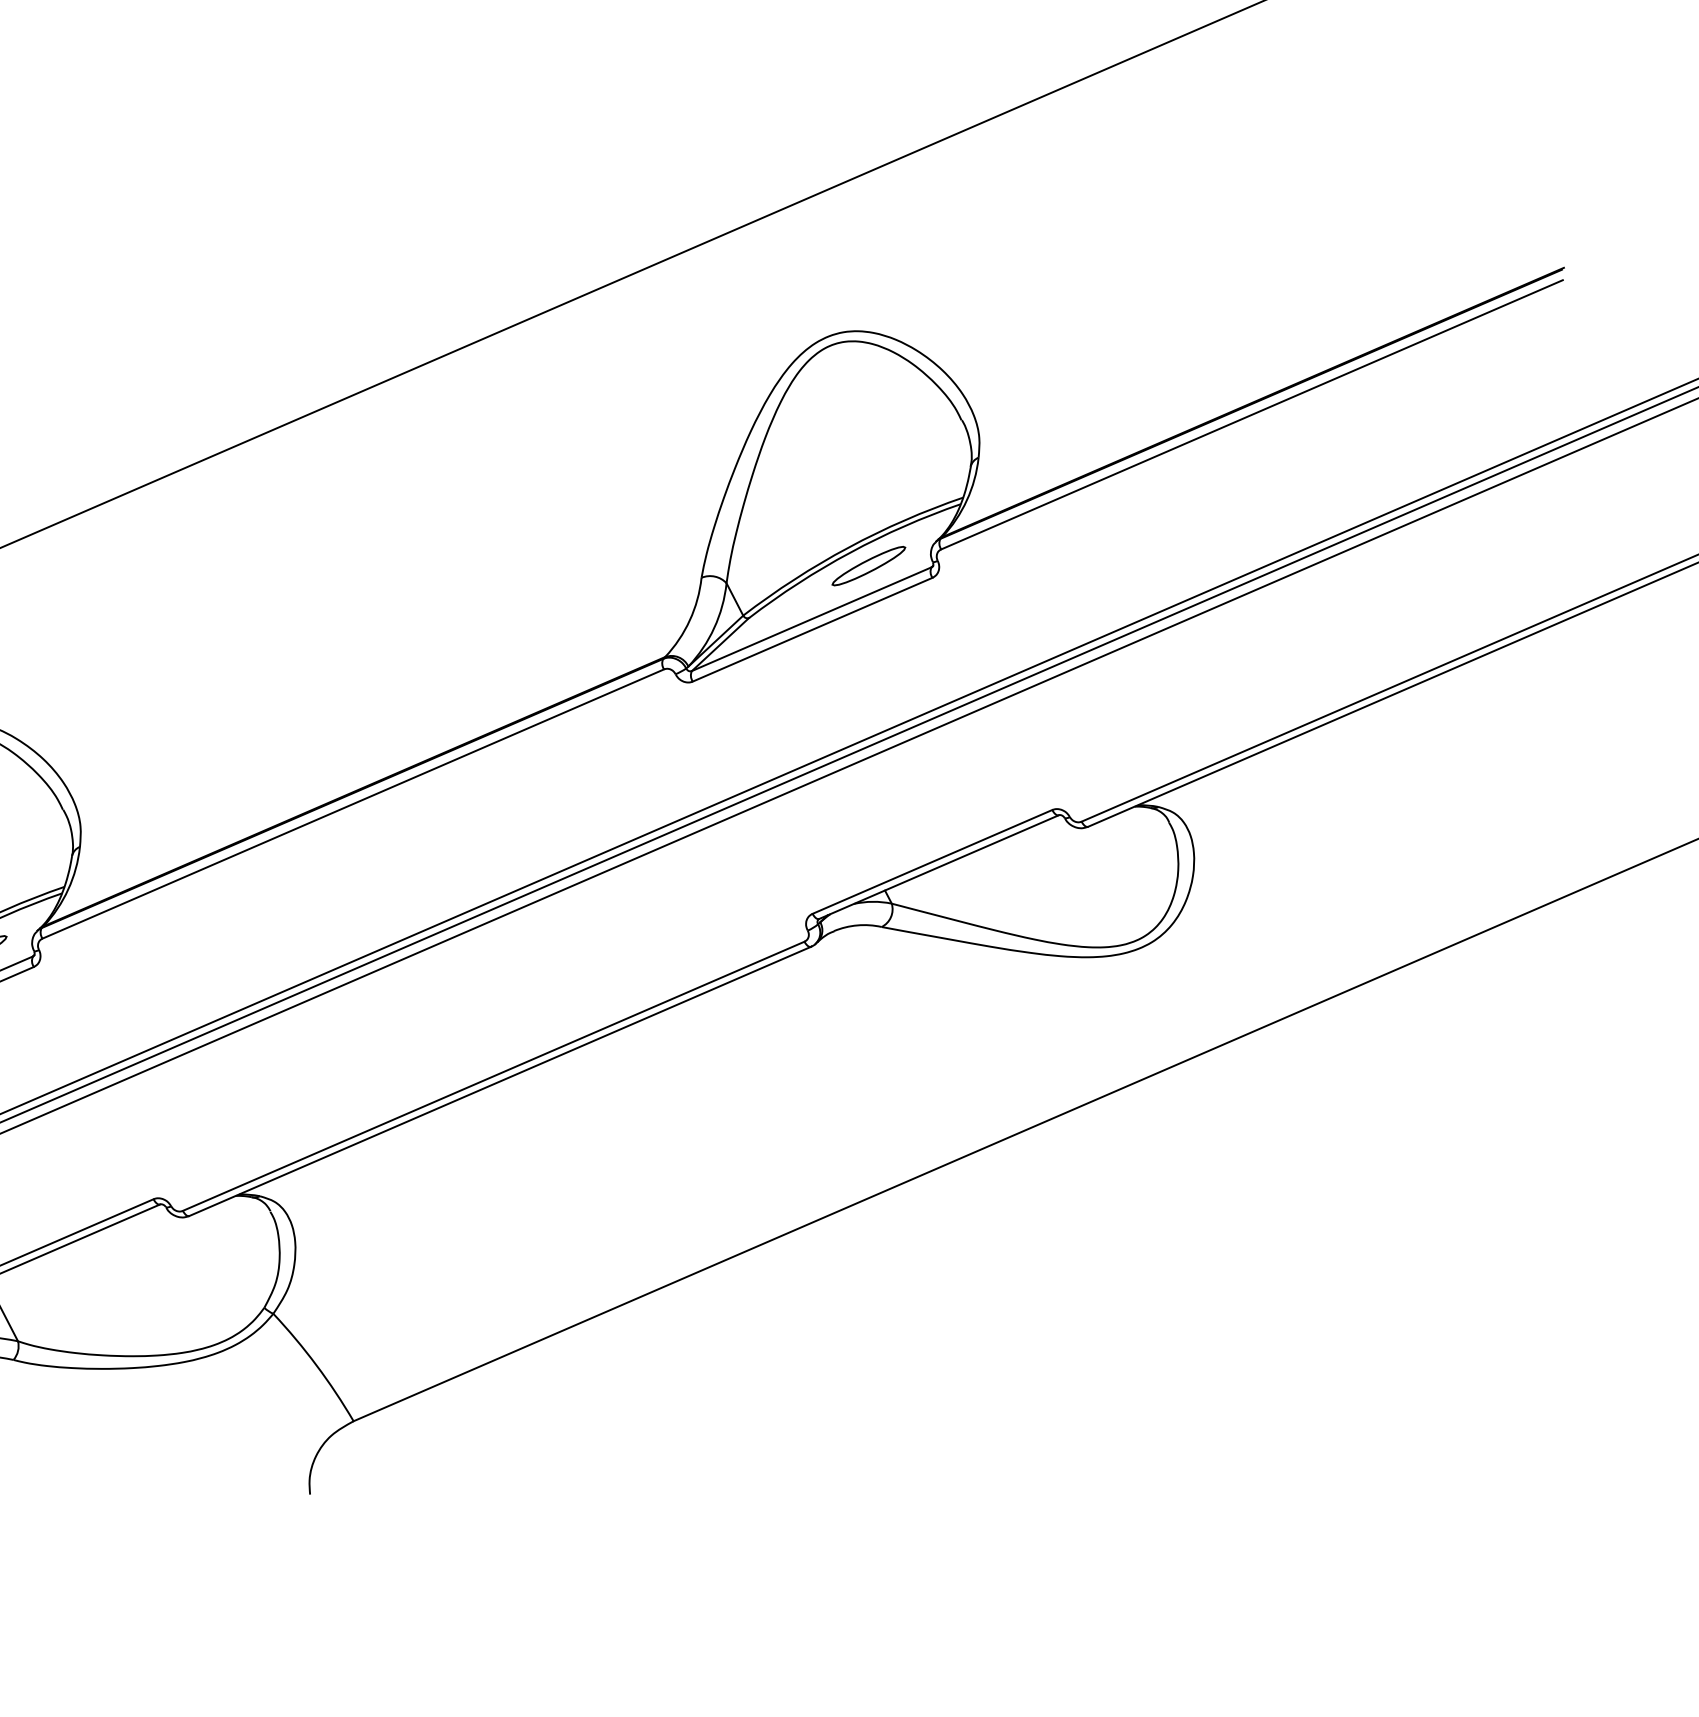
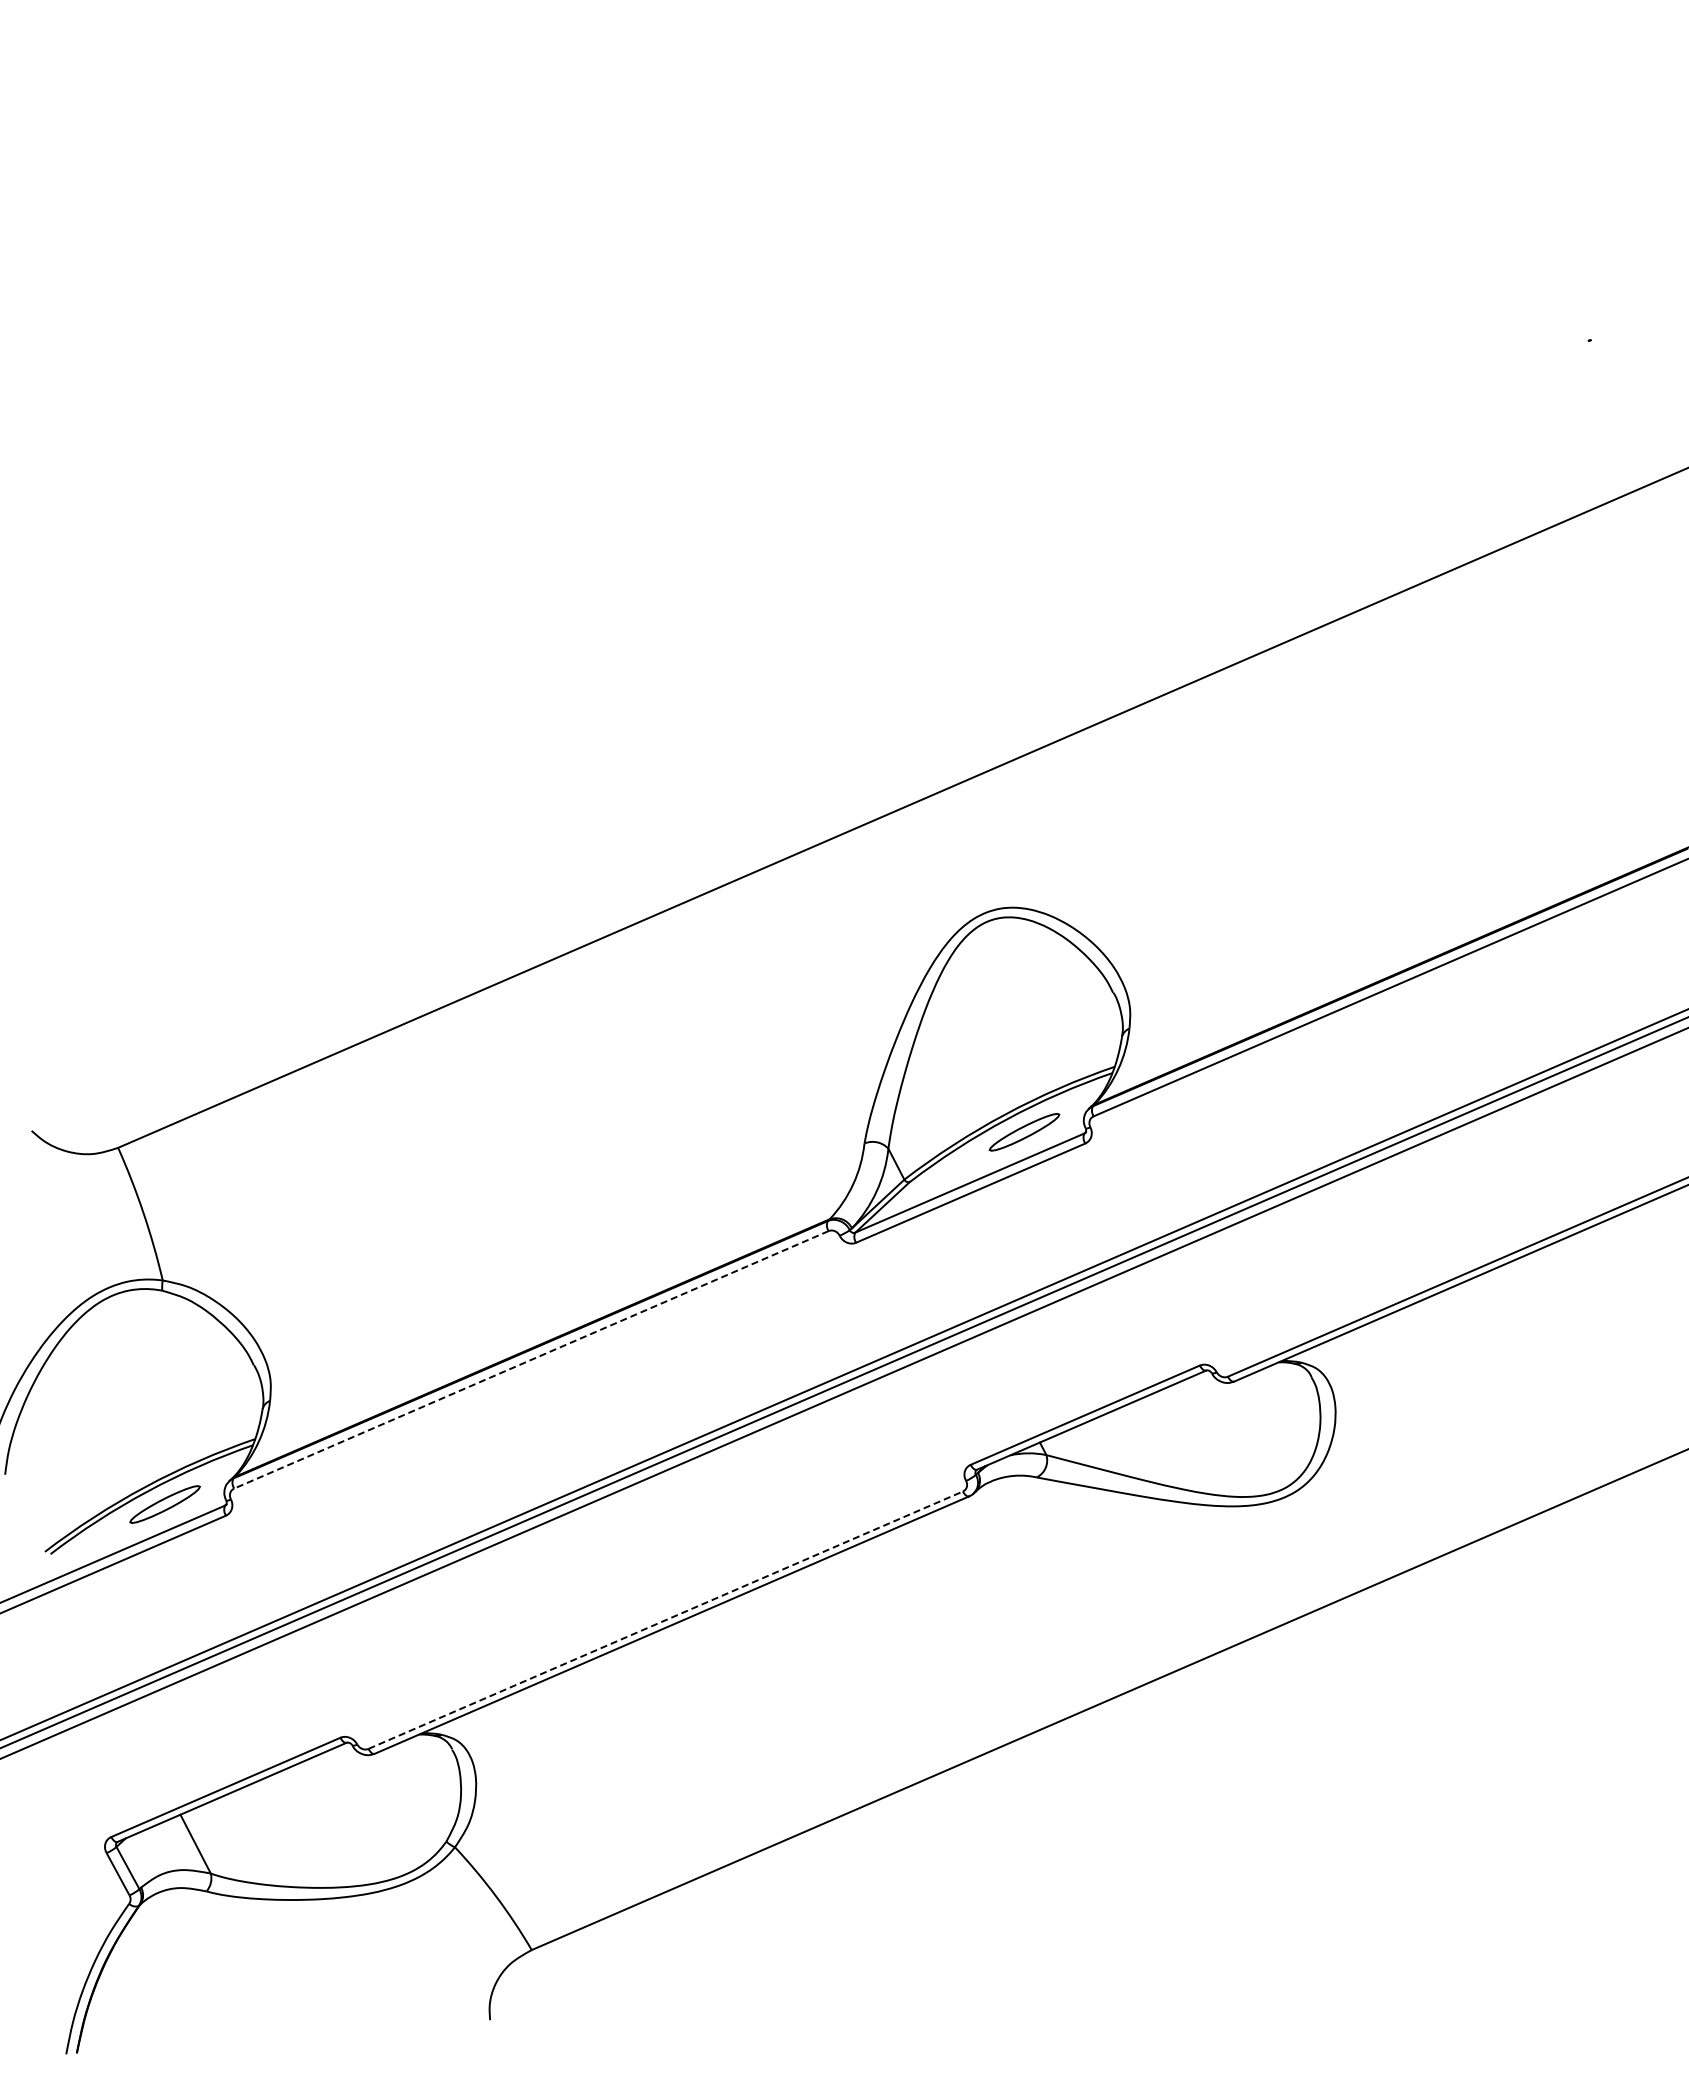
line: (353, 803) -> (531, 1359), solid -> dashed
line: (493, 1076) -> (665, 1620), solid -> dashed

